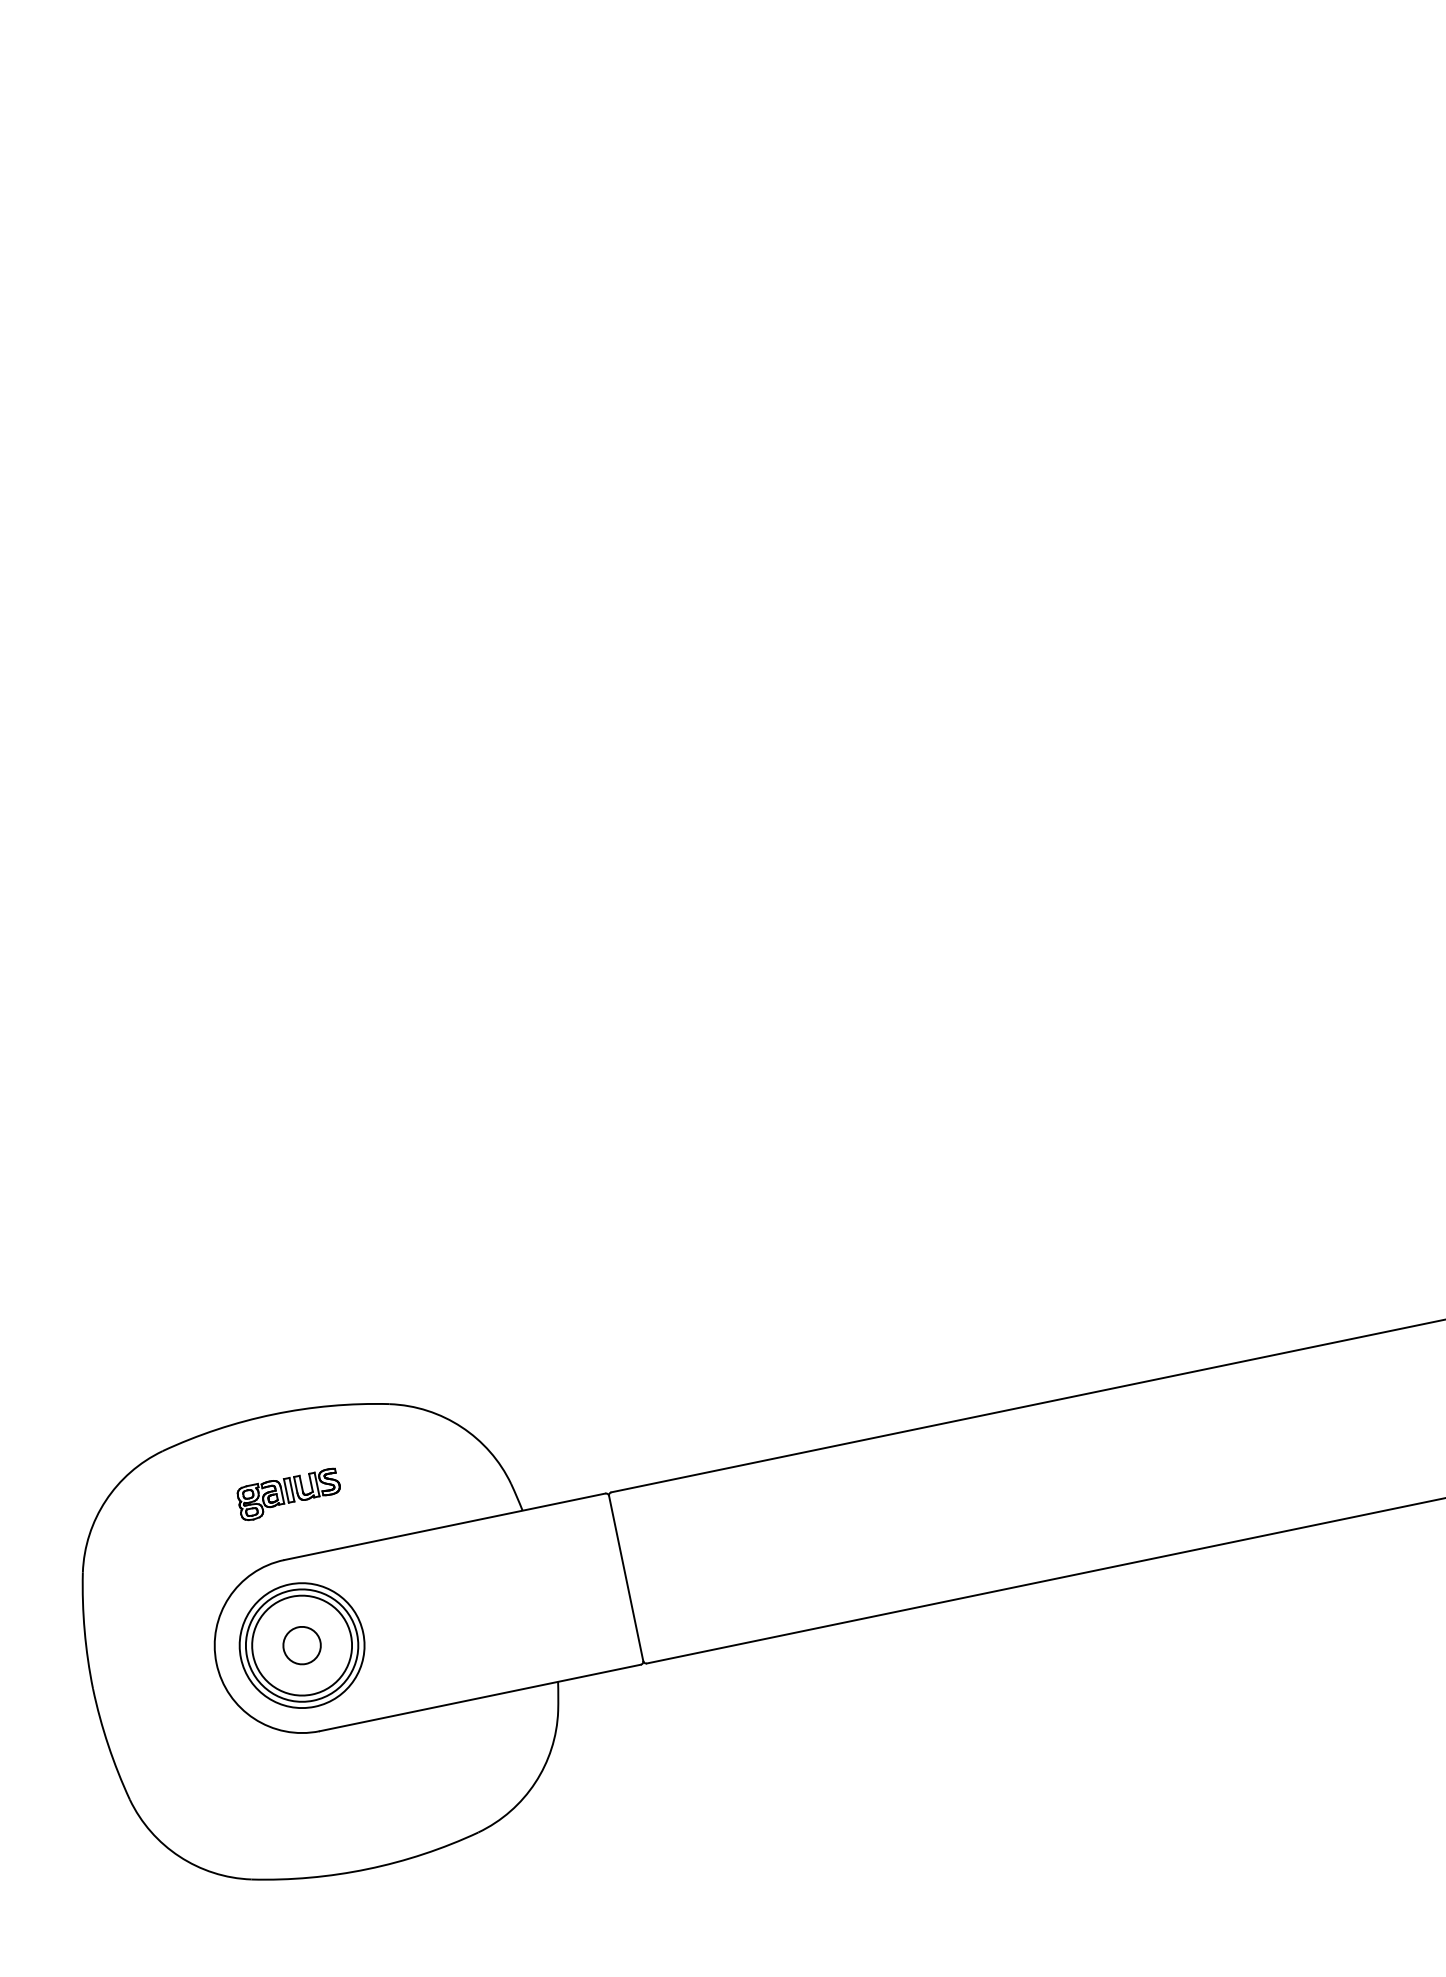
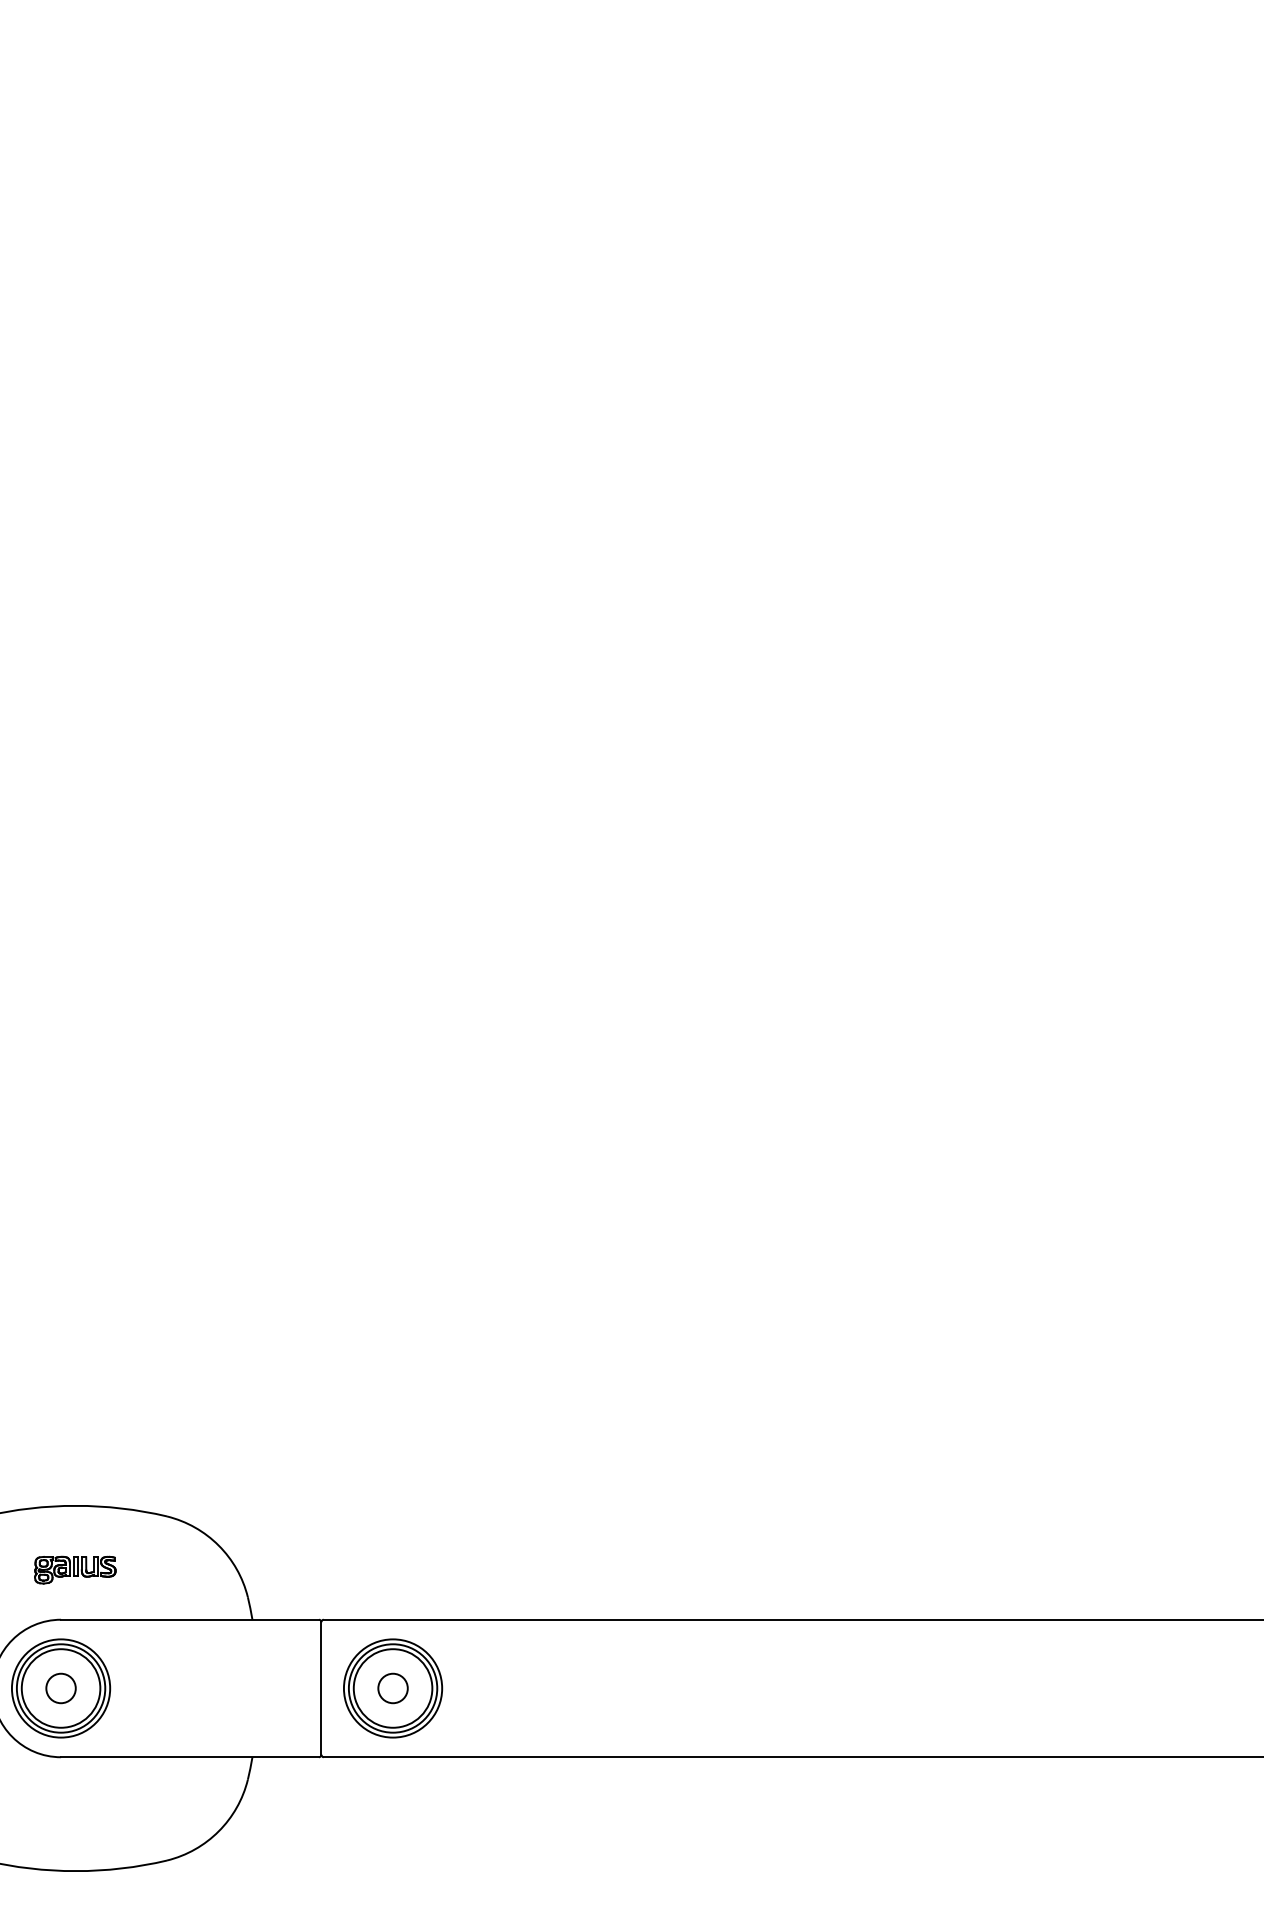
part: (715, 1559) -> (393, 1688), added

